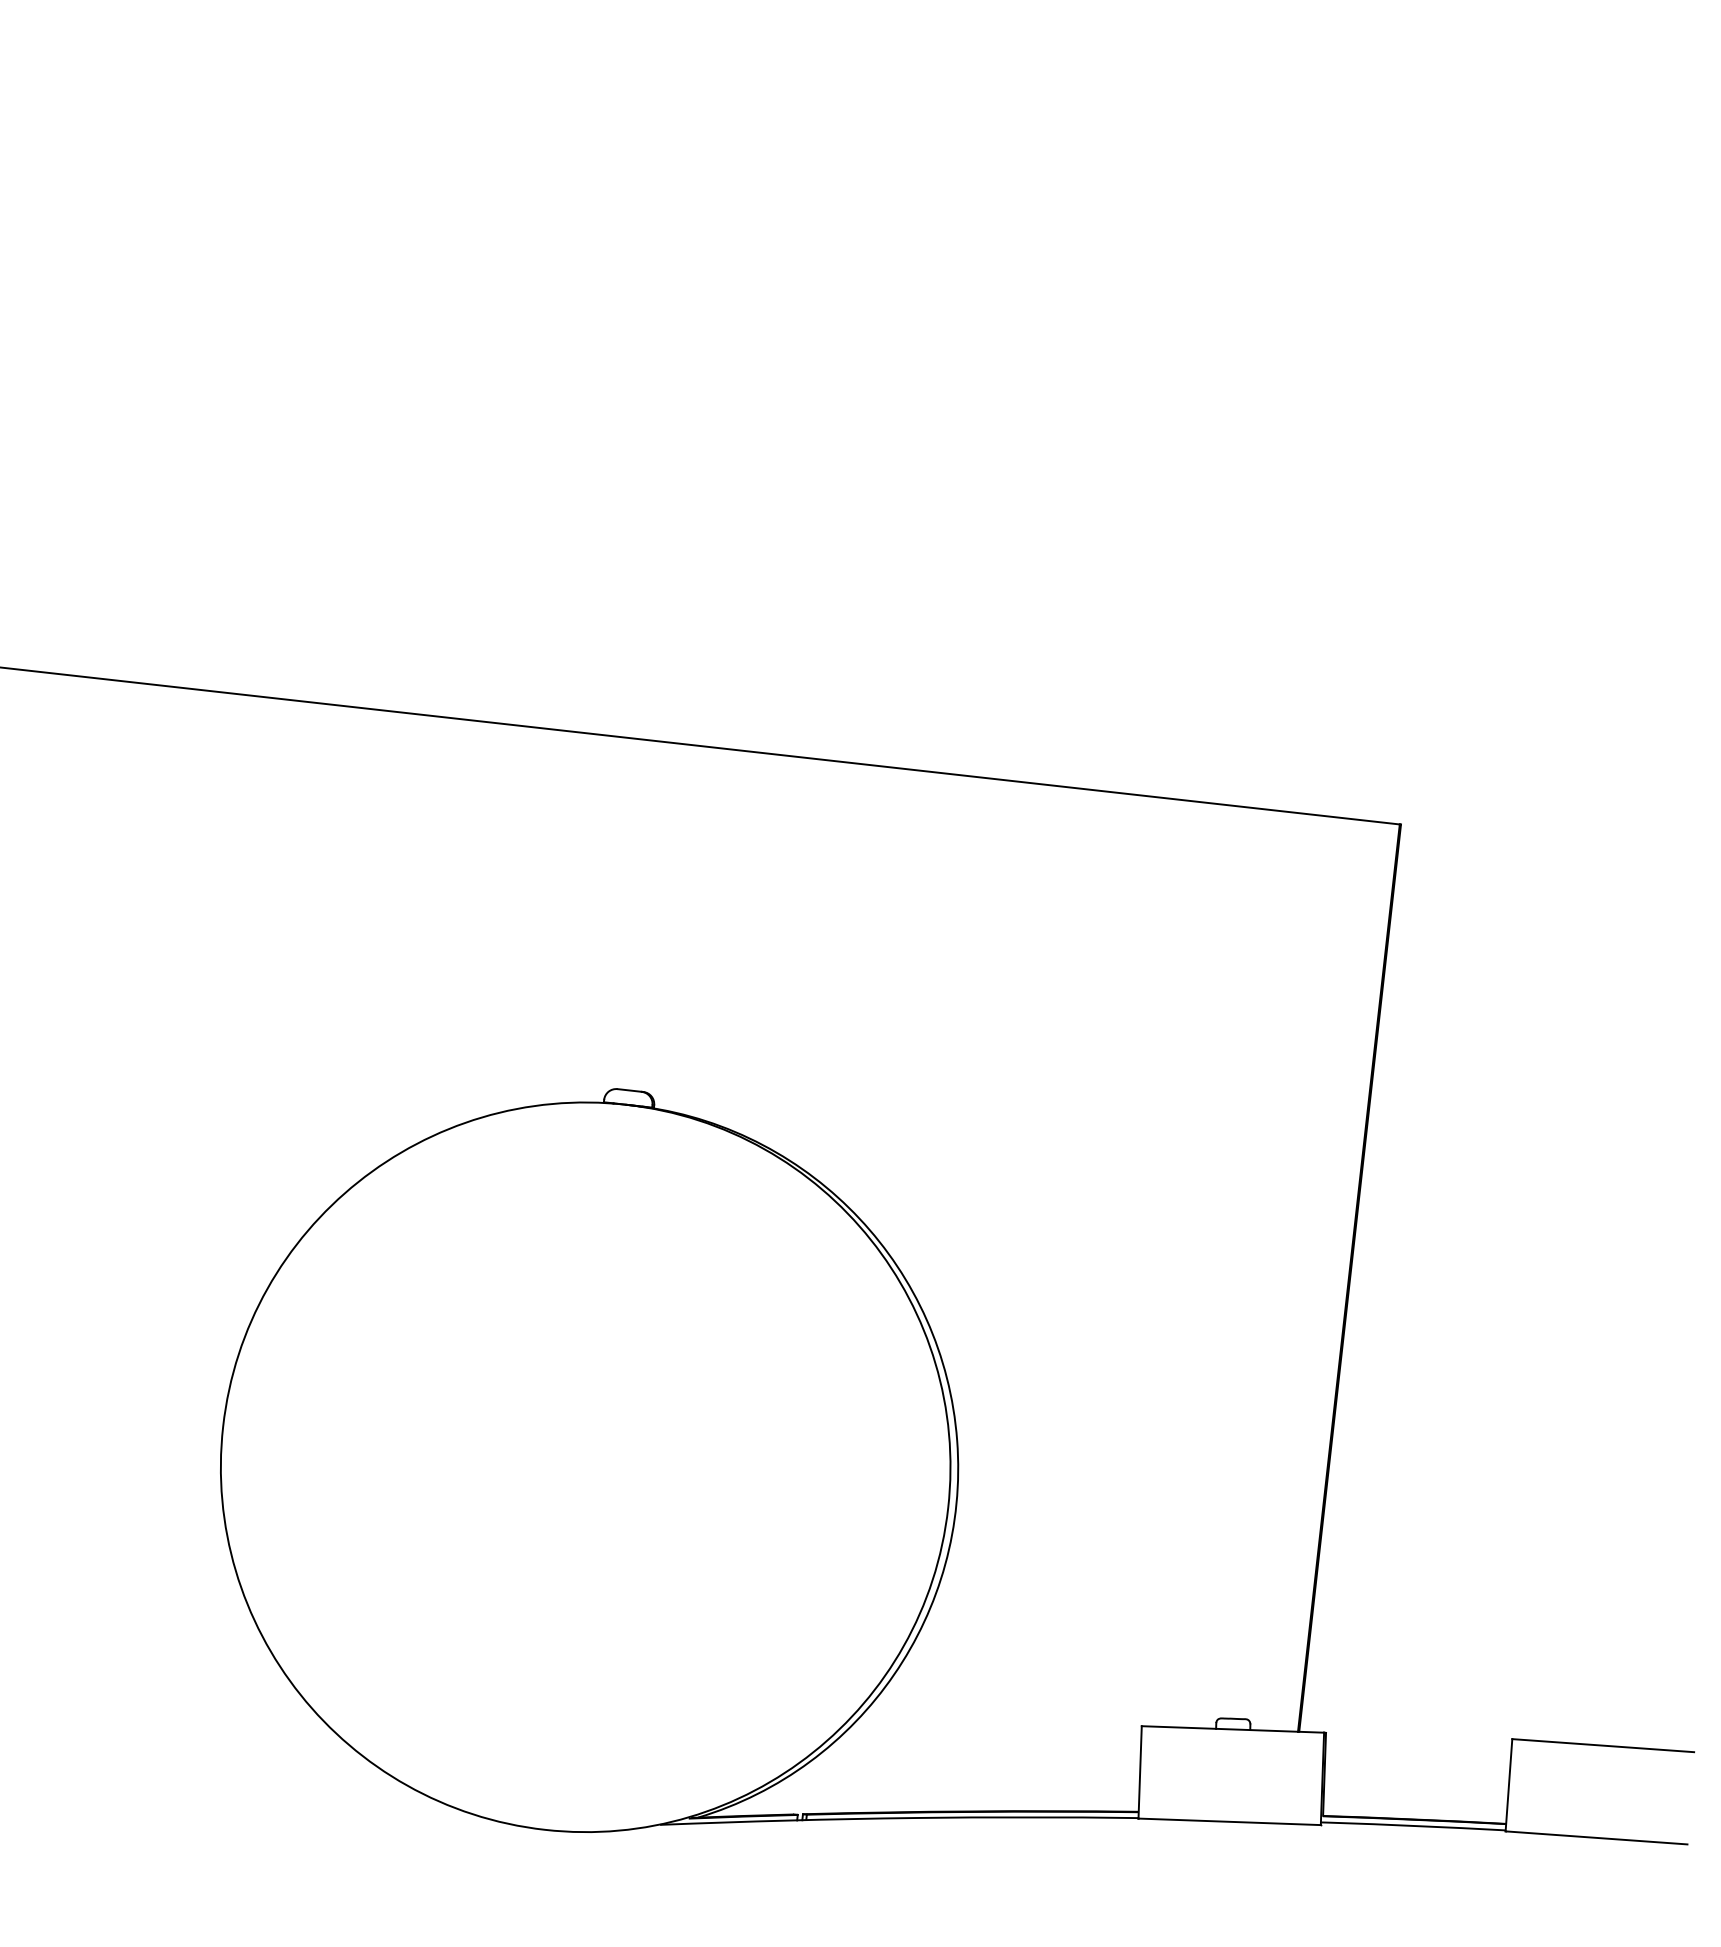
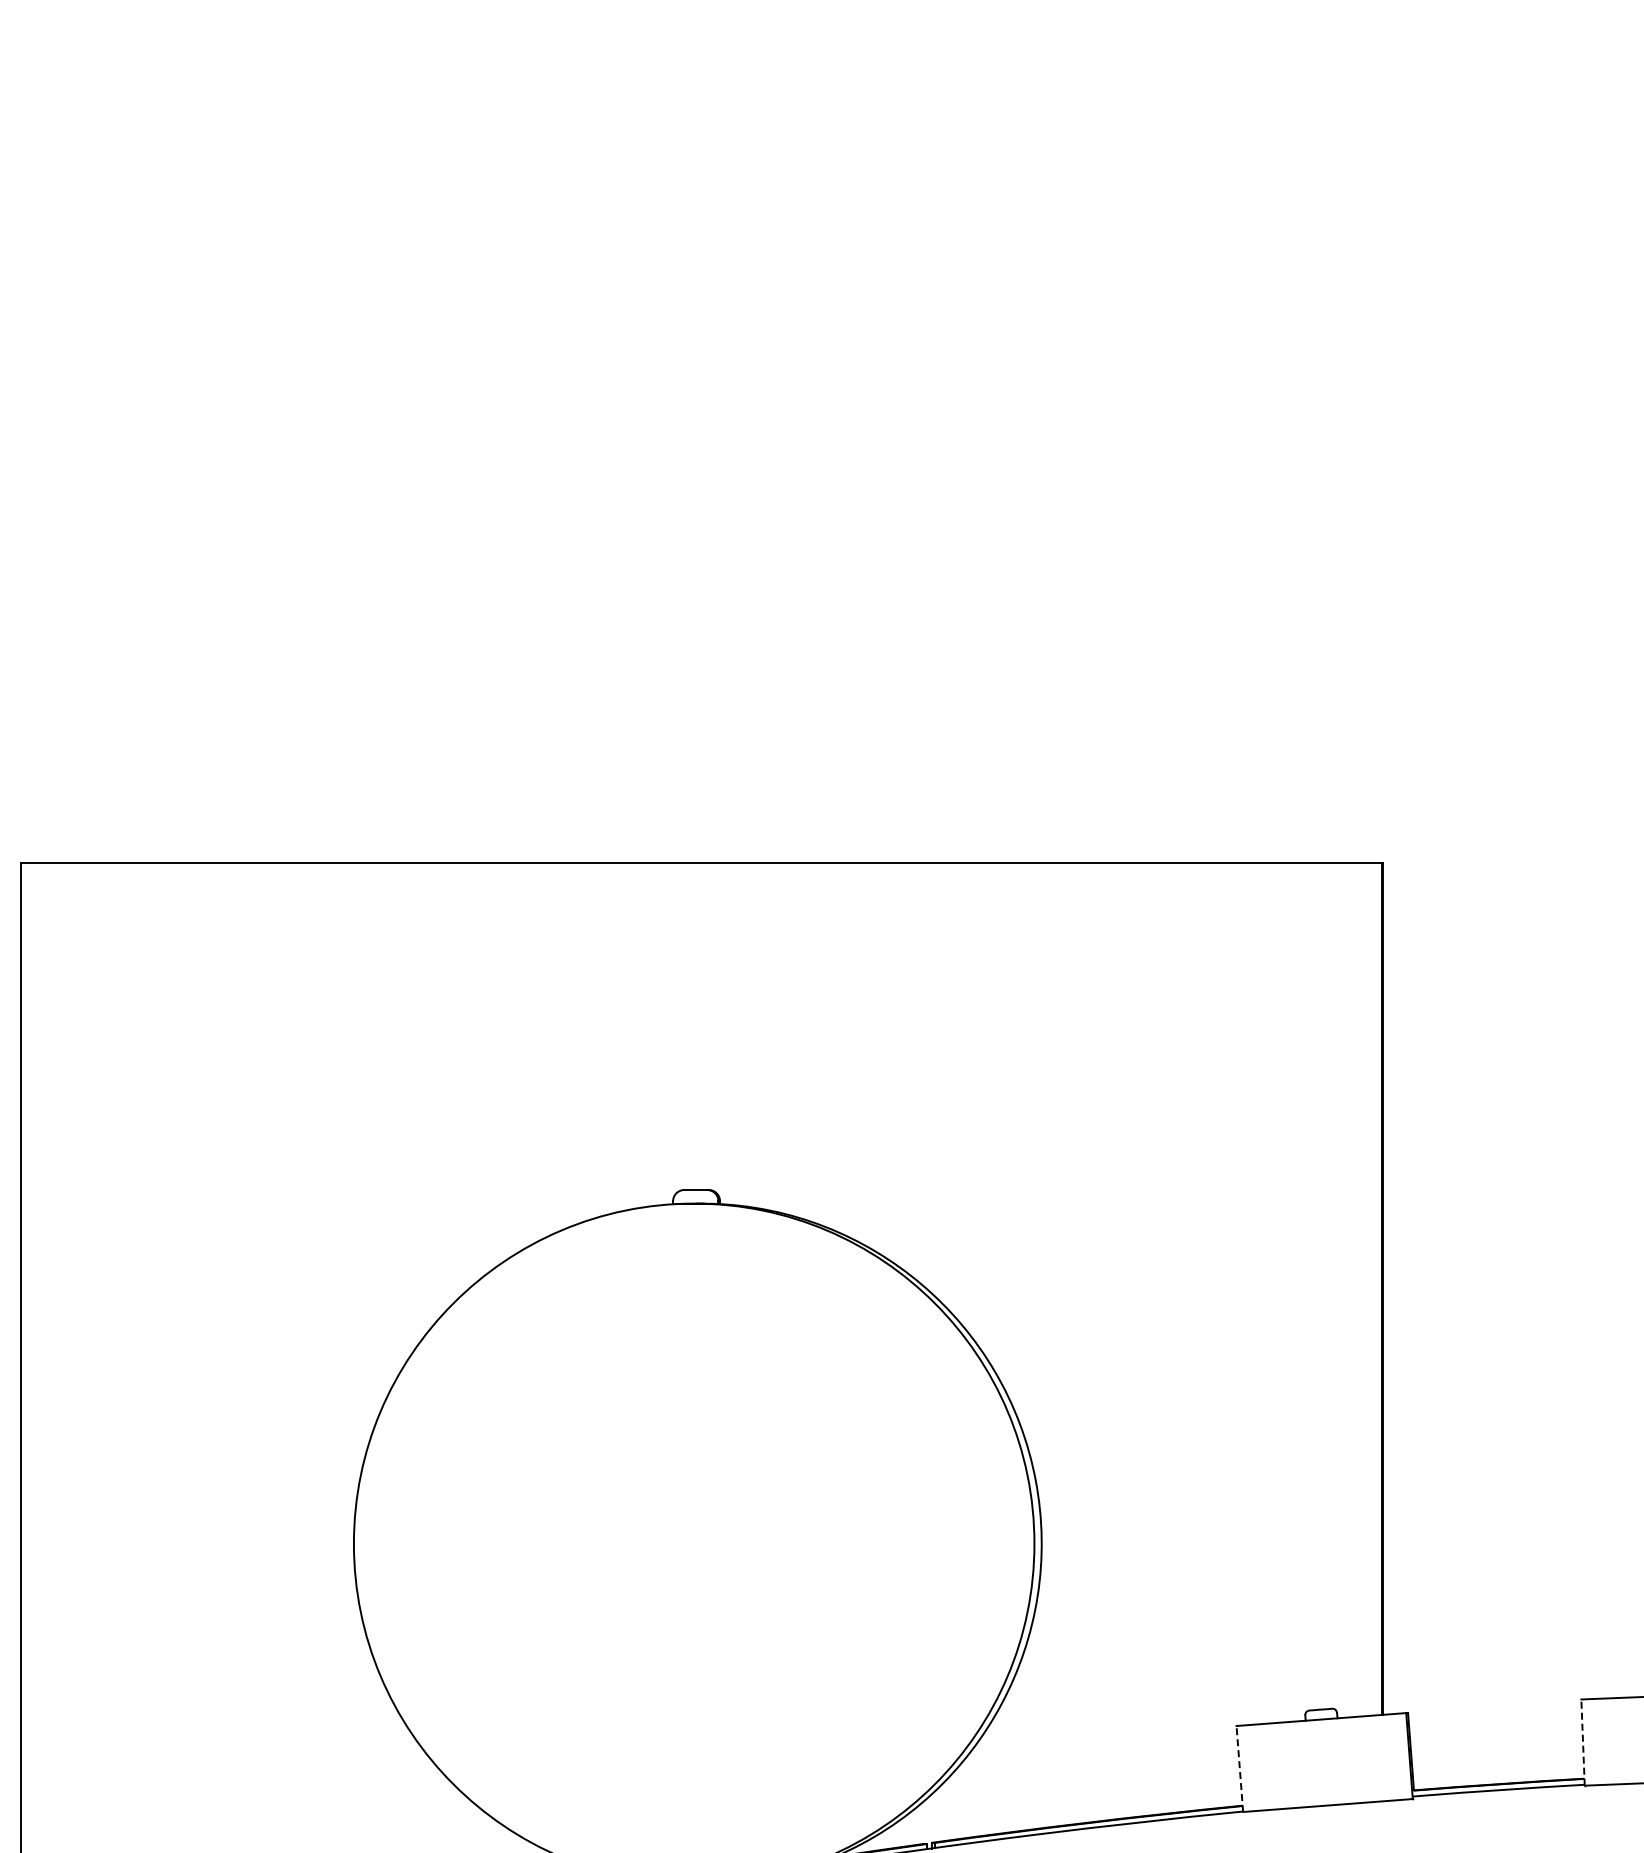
line: (1139, 1771) -> (1239, 1768), solid -> dashed
line: (1509, 1785) -> (1583, 1742), solid -> dashed

